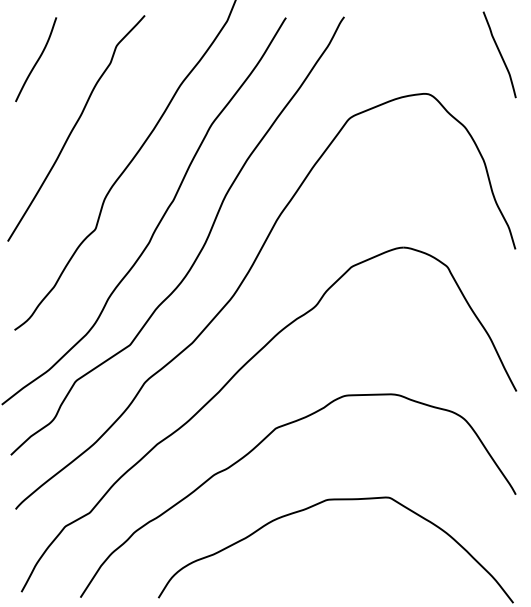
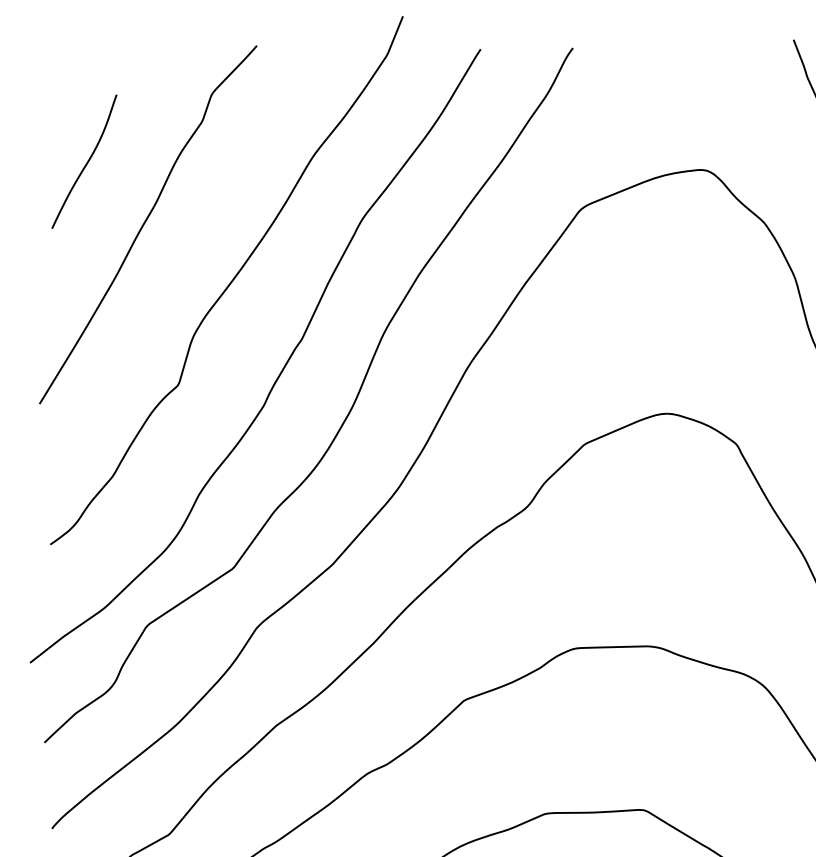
curve: (37, 59) -> (86, 161), moved

